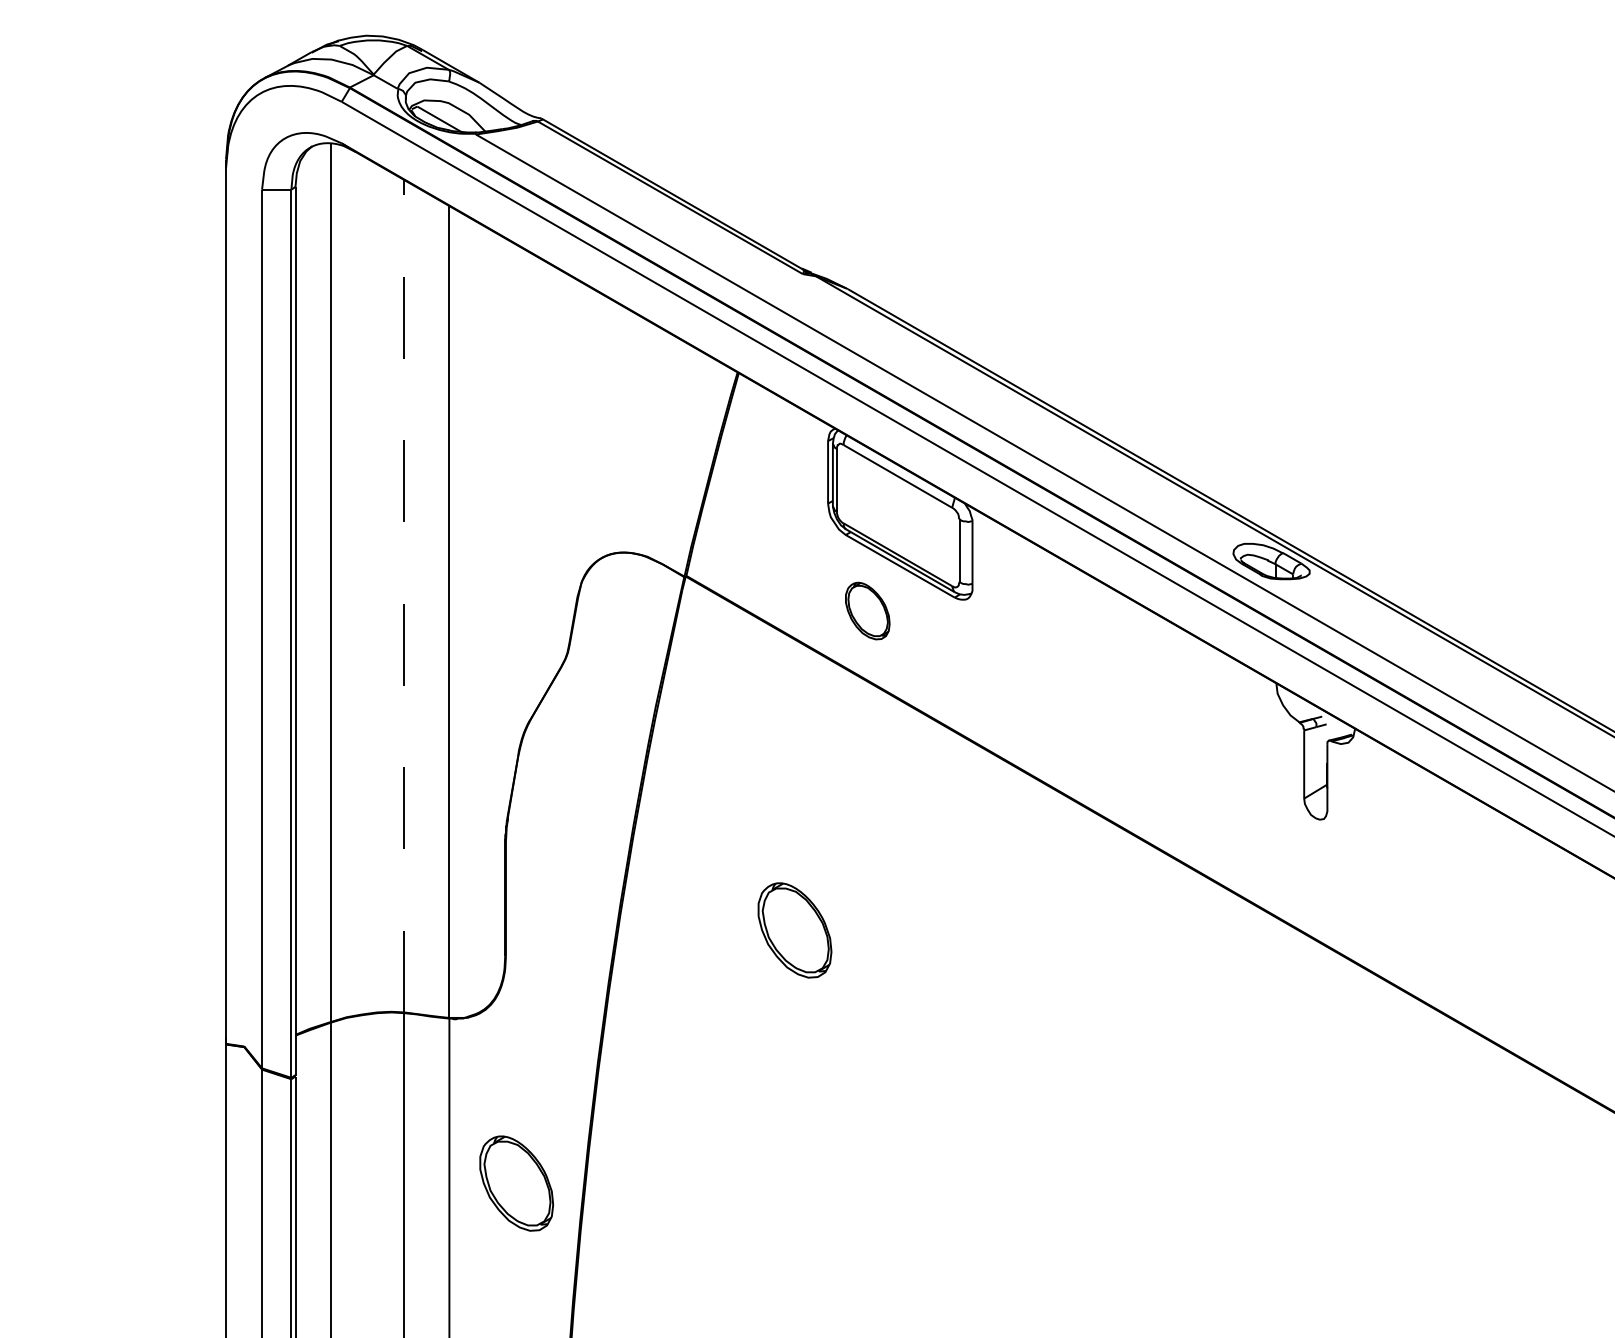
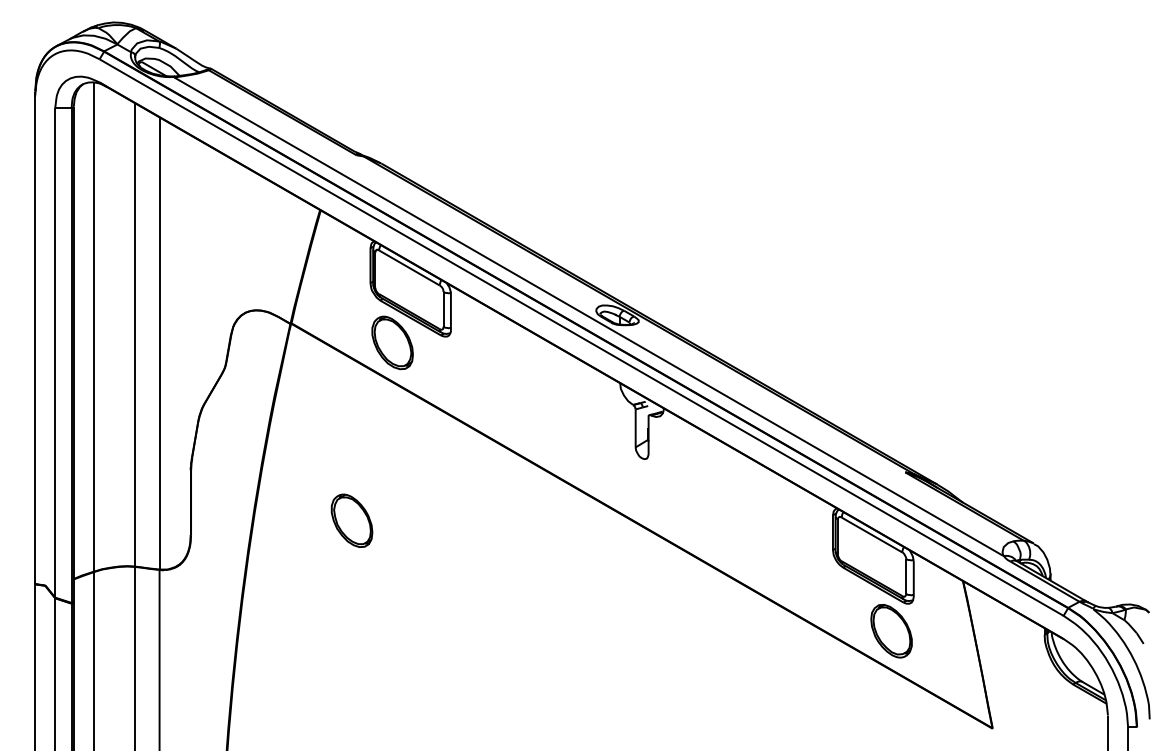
line: (404, 595) -> (134, 334), dashed -> solid
part: (867, 610) -> (392, 342), size x1.67
part: (515, 1183) -> (196, 661), removed

